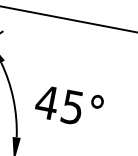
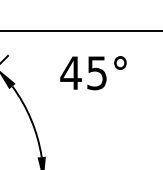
text: (69, 107) -> (93, 73), moved

